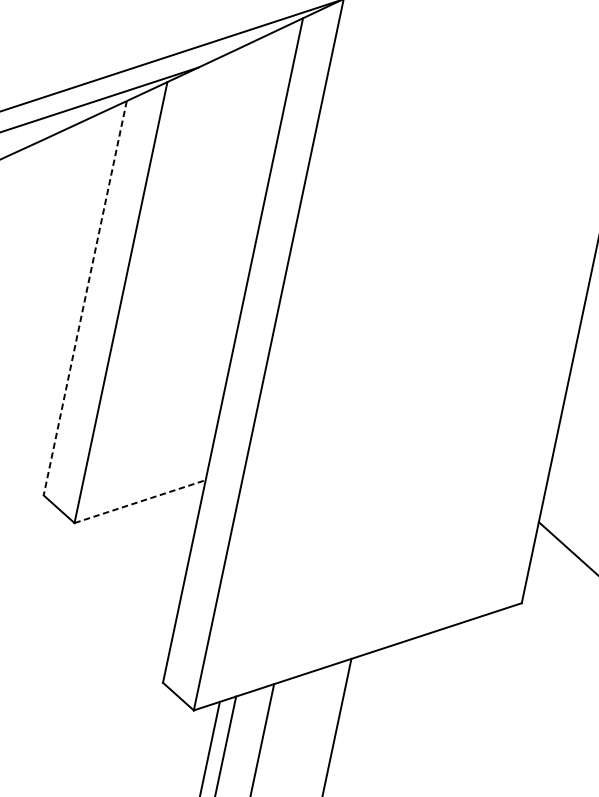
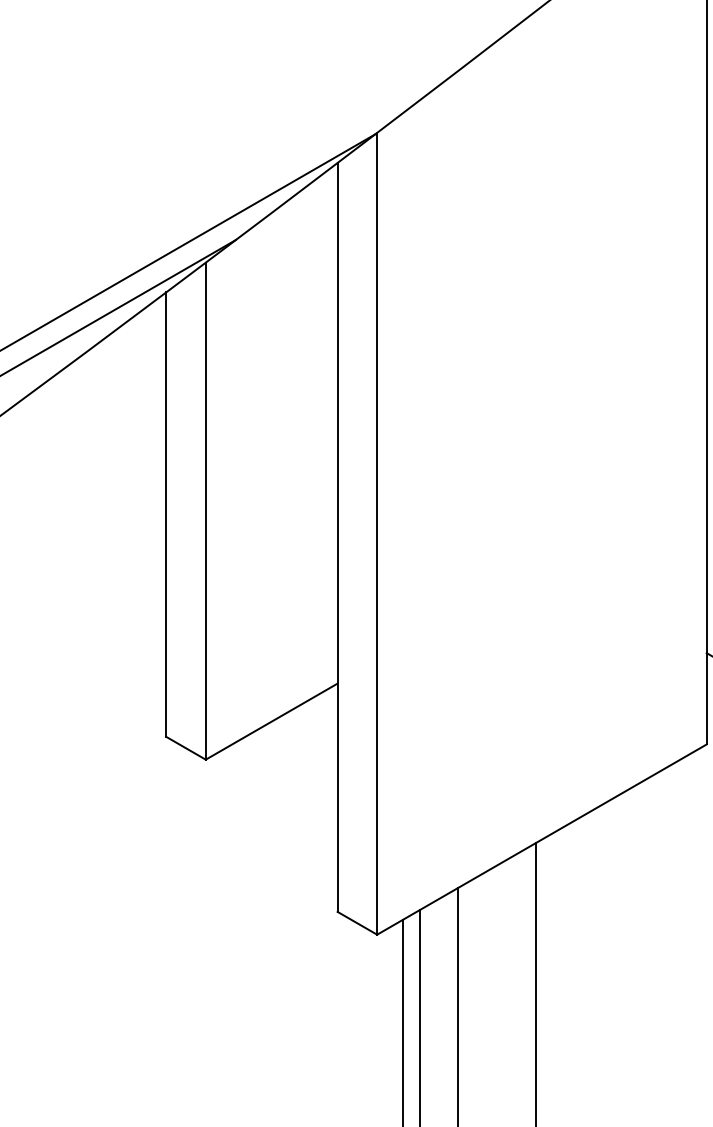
line: (85, 299) -> (166, 515), dashed -> solid
line: (140, 501) -> (272, 721), dashed -> solid

